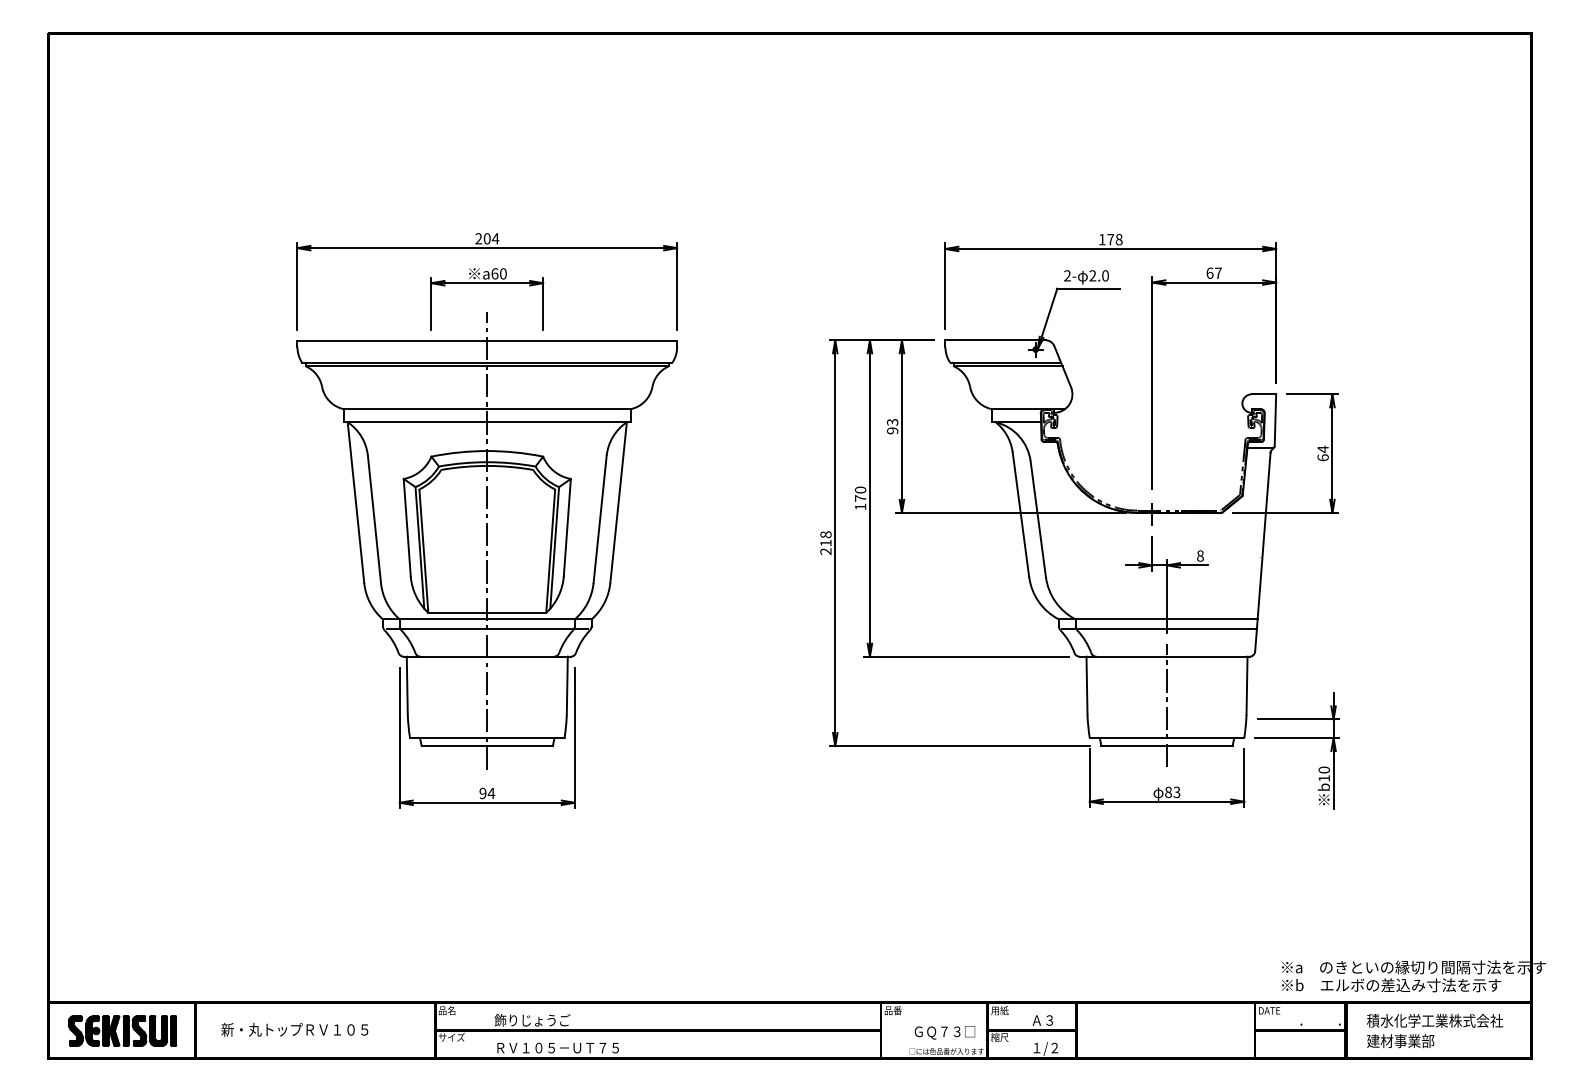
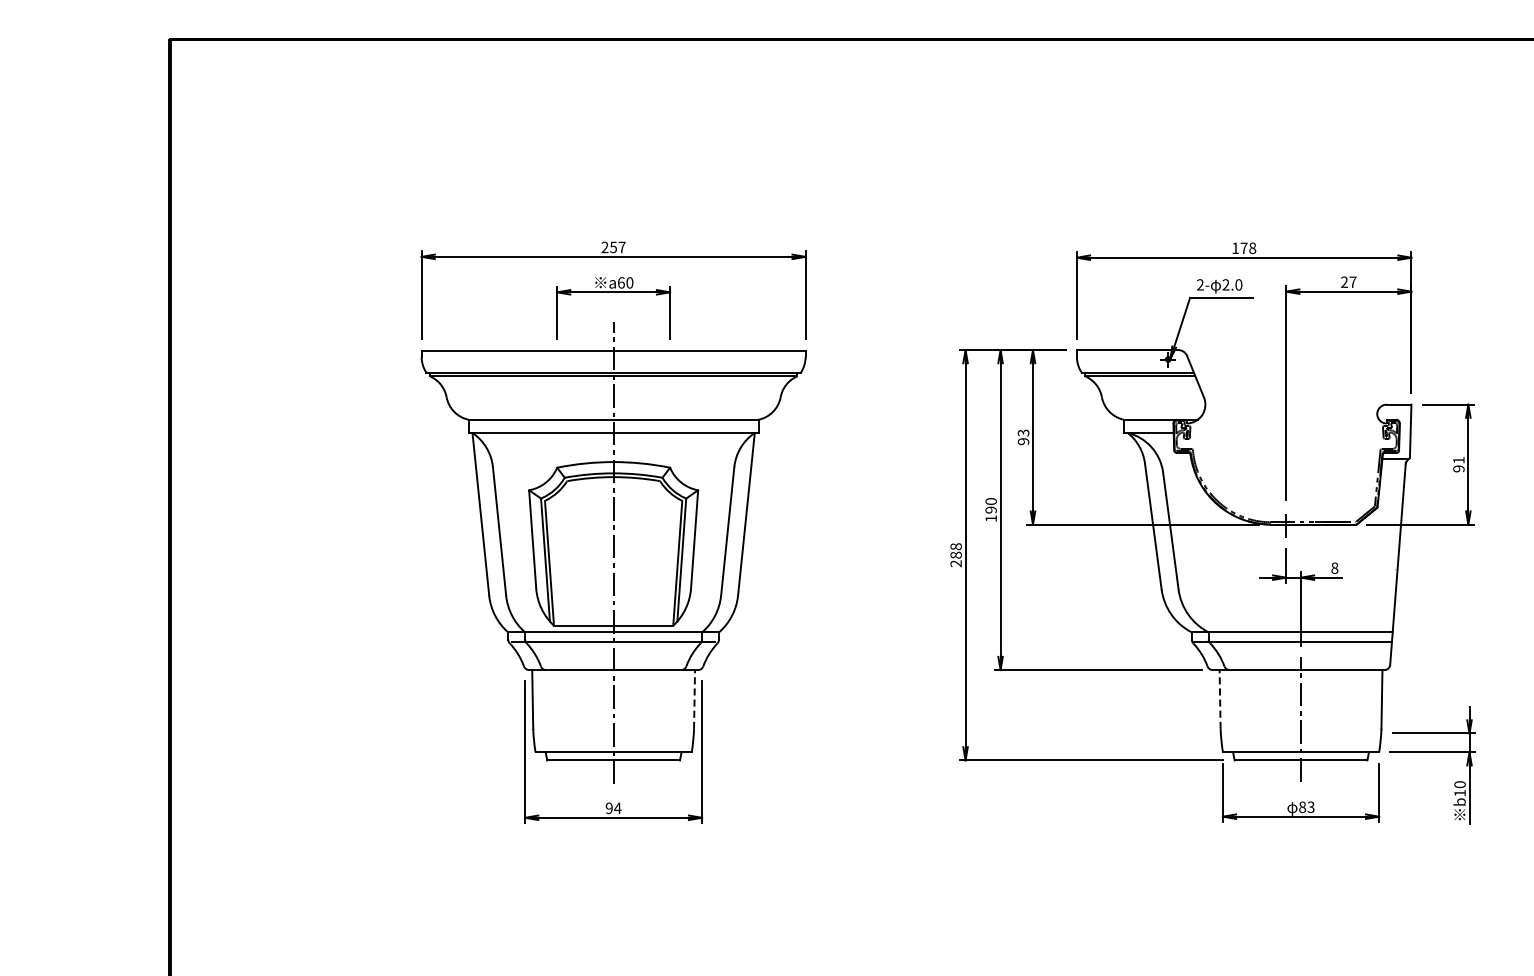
text: (491, 238) -> (617, 247), 204 -> 257
text: (1209, 272) -> (1344, 281), 67 -> 27
text: (1322, 453) -> (1458, 464), 64 -> 91
text: (860, 498) -> (991, 510), 170 -> 190
text: (825, 542) -> (955, 554), 218 -> 288
line: (567, 685) -> (694, 699), solid -> dashed
line: (1087, 685) -> (1220, 699), solid -> dashed

